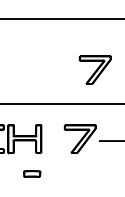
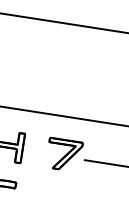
part: (94, 69) -> (90, 83), removed

